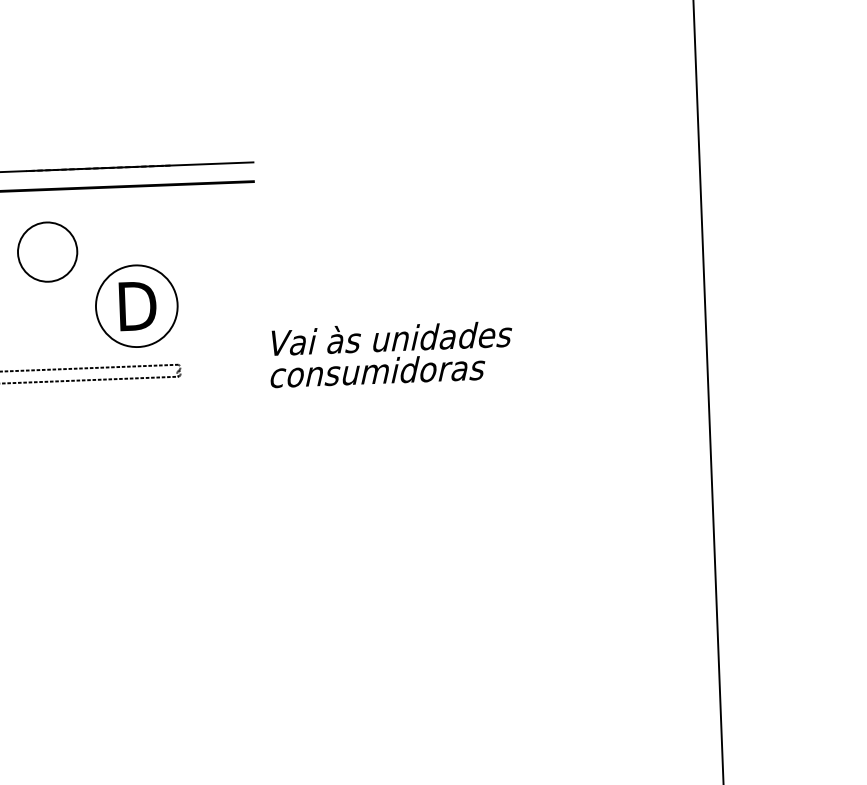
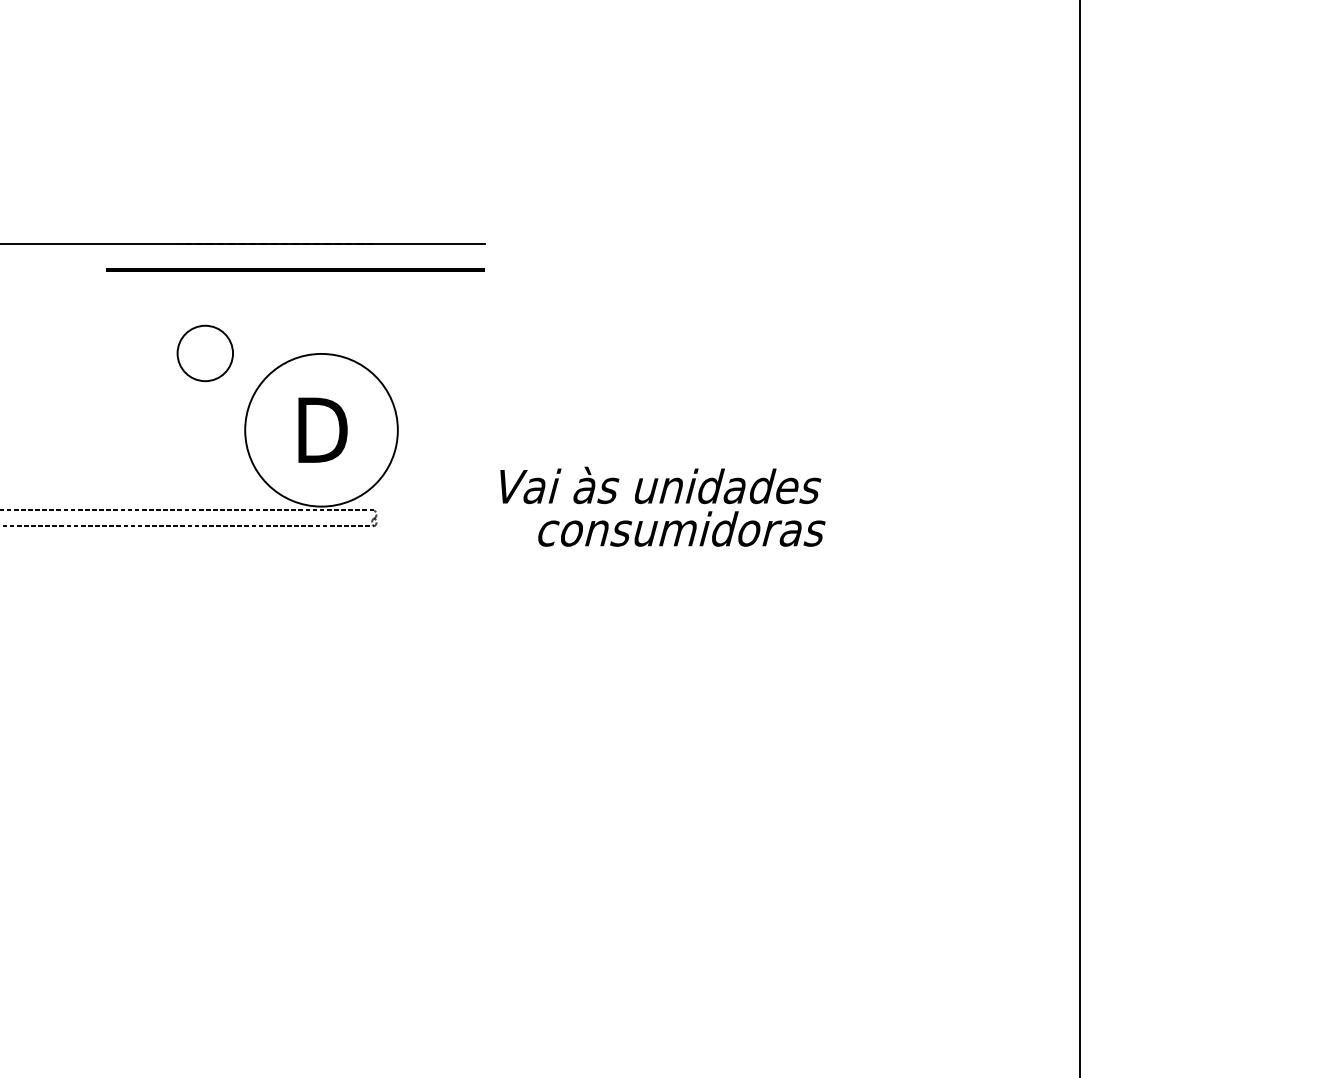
circle: (47, 252) -> (204, 353), size x0.7
circle: (136, 305) -> (321, 429), size x1.4
text: (377, 370) -> (681, 528), moved

